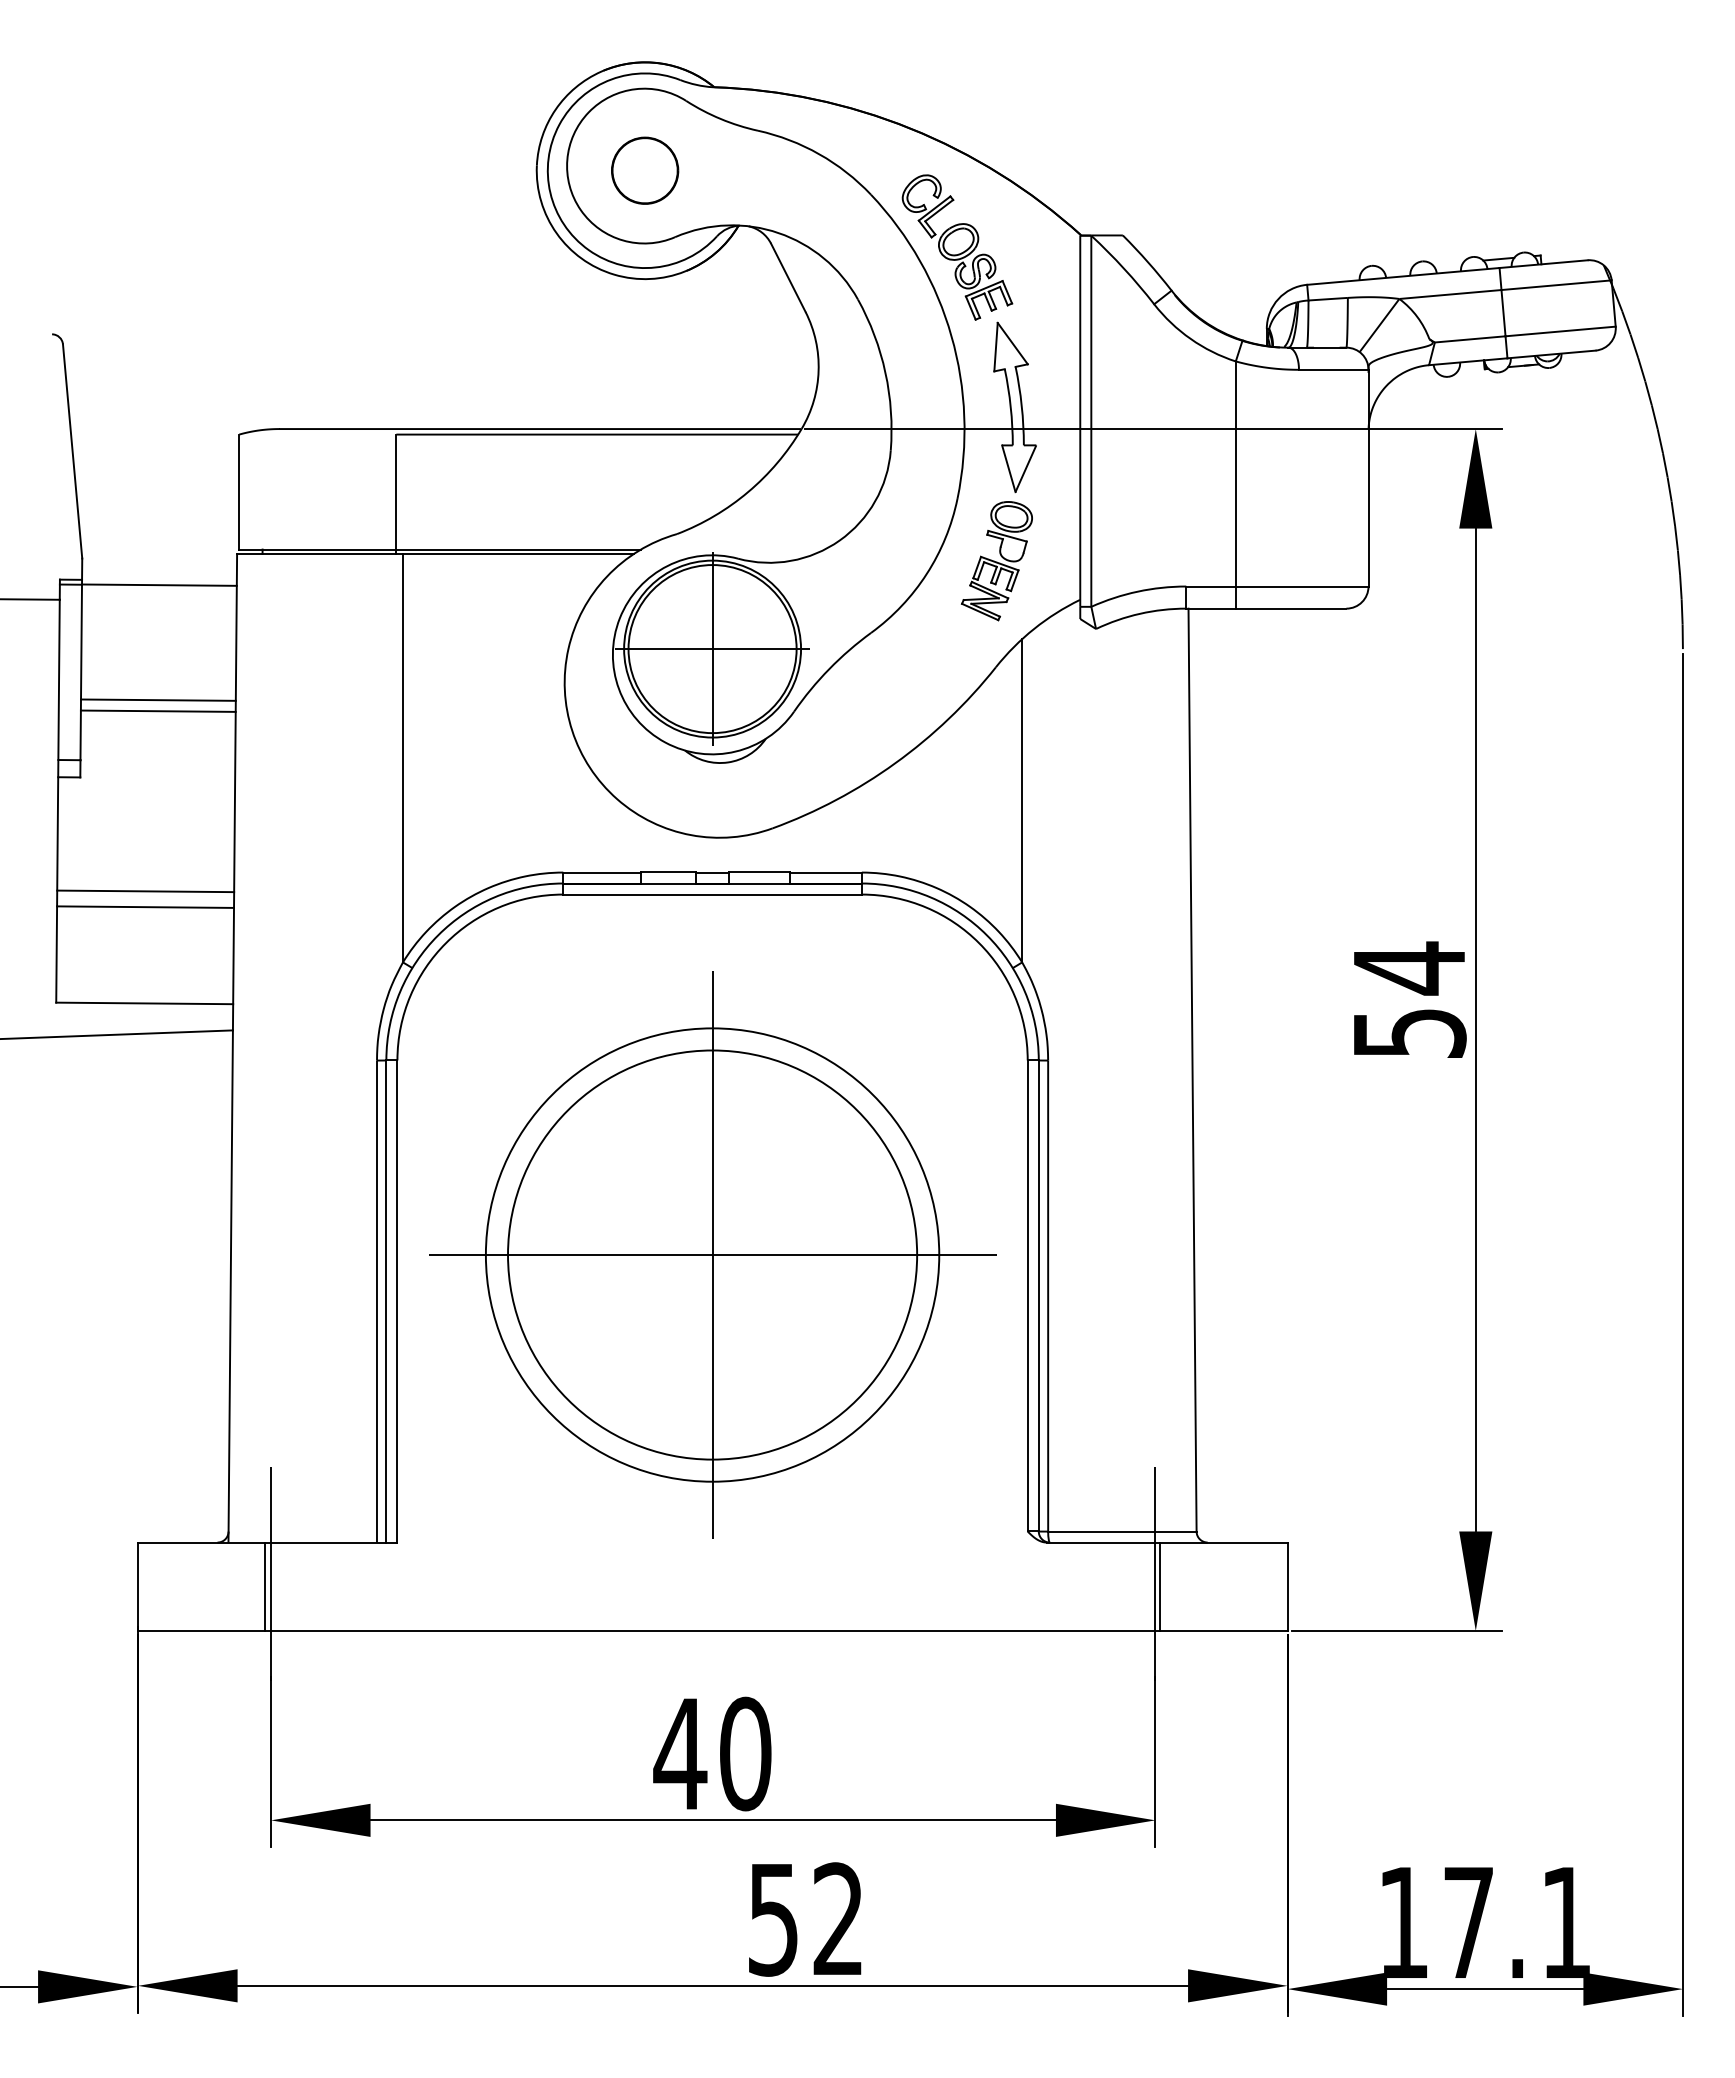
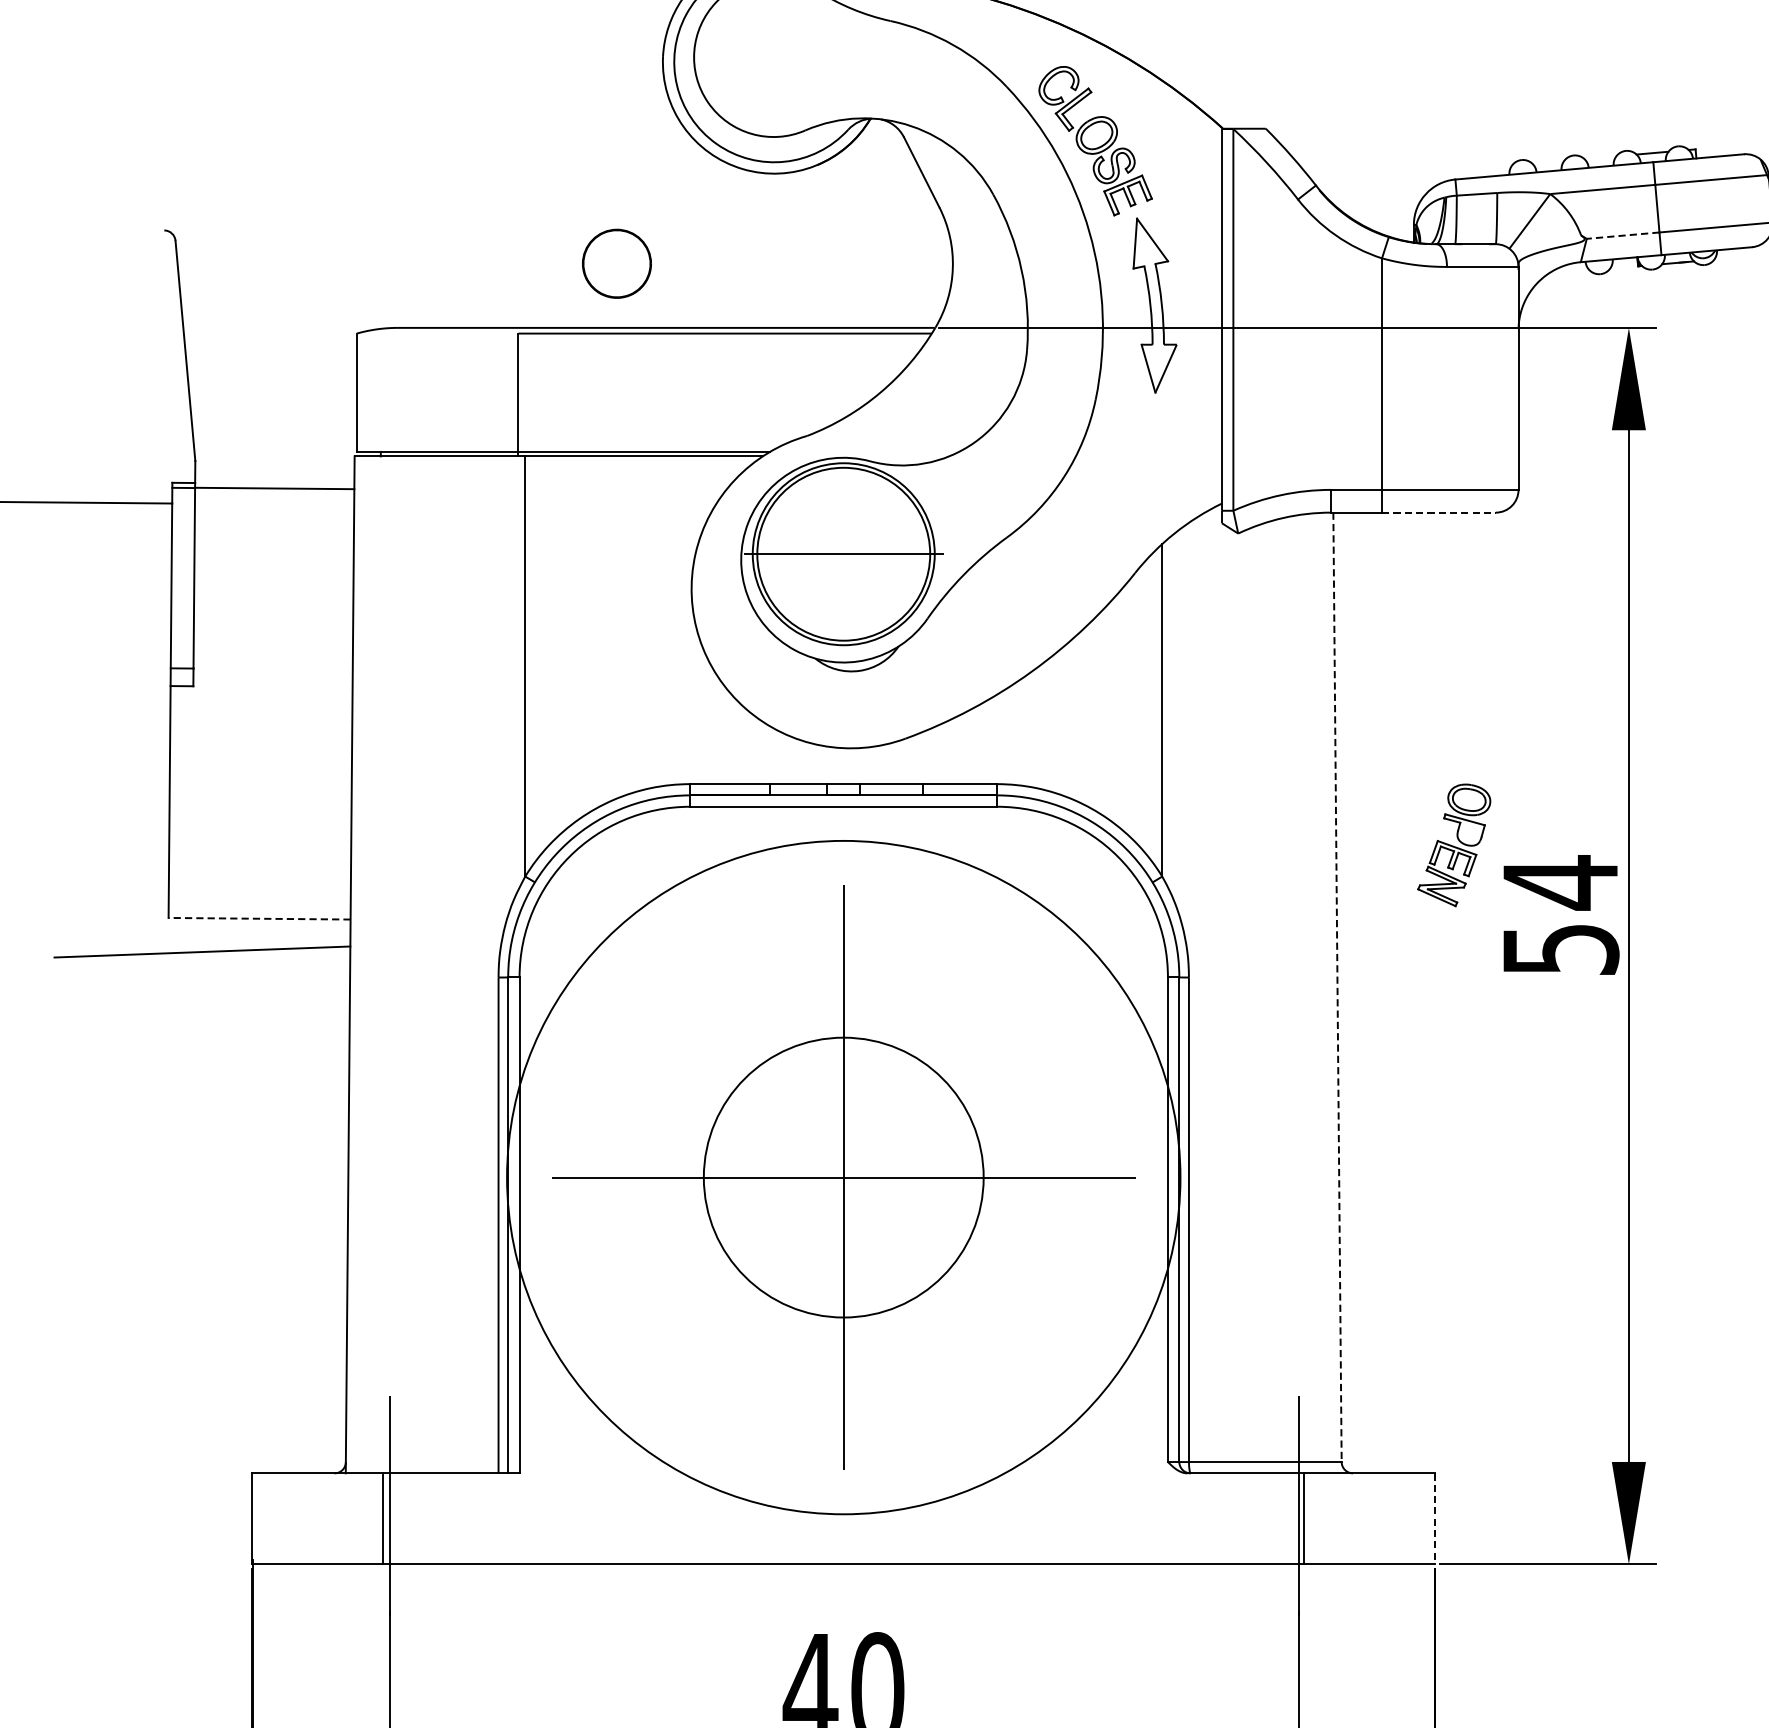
part: (645, 170) -> (617, 263), moved
line: (1469, 339) -> (1622, 235), solid -> dashed
part: (996, 561) -> (1453, 845), moved
line: (1291, 608) -> (1439, 512), solid -> dashed
line: (712, 648) -> (843, 553), removed
line: (158, 699) -> (273, 606), removed
line: (157, 710) -> (272, 617), removed
line: (145, 891) -> (260, 803), removed
line: (145, 906) -> (260, 819), removed
line: (144, 1003) -> (259, 918), solid -> dashed
line: (1192, 1070) -> (1337, 987), solid -> dashed
circle: (712, 1254) -> (843, 1177), size x0.6
circle: (712, 1254) -> (843, 1177), size x1.6
line: (1287, 1587) -> (1435, 1519), solid -> dashed

